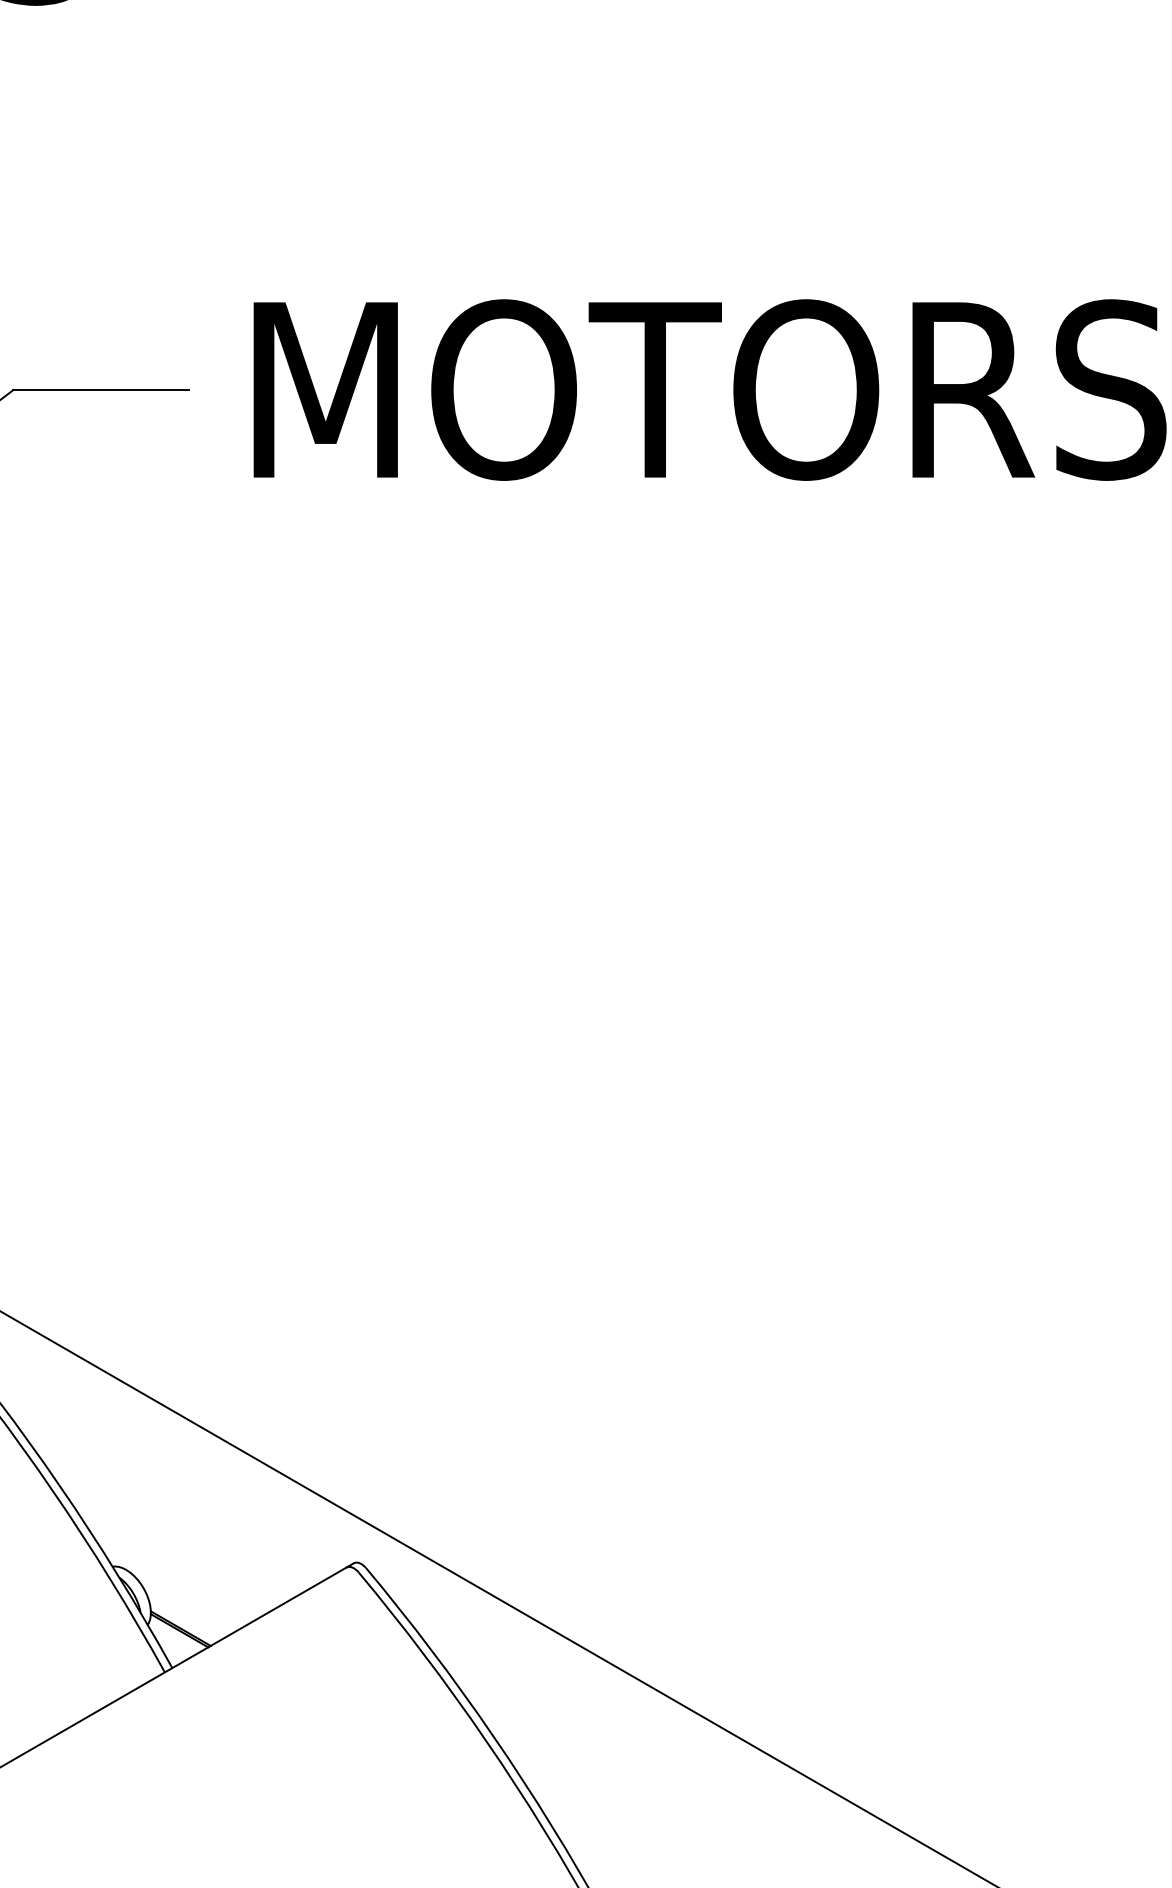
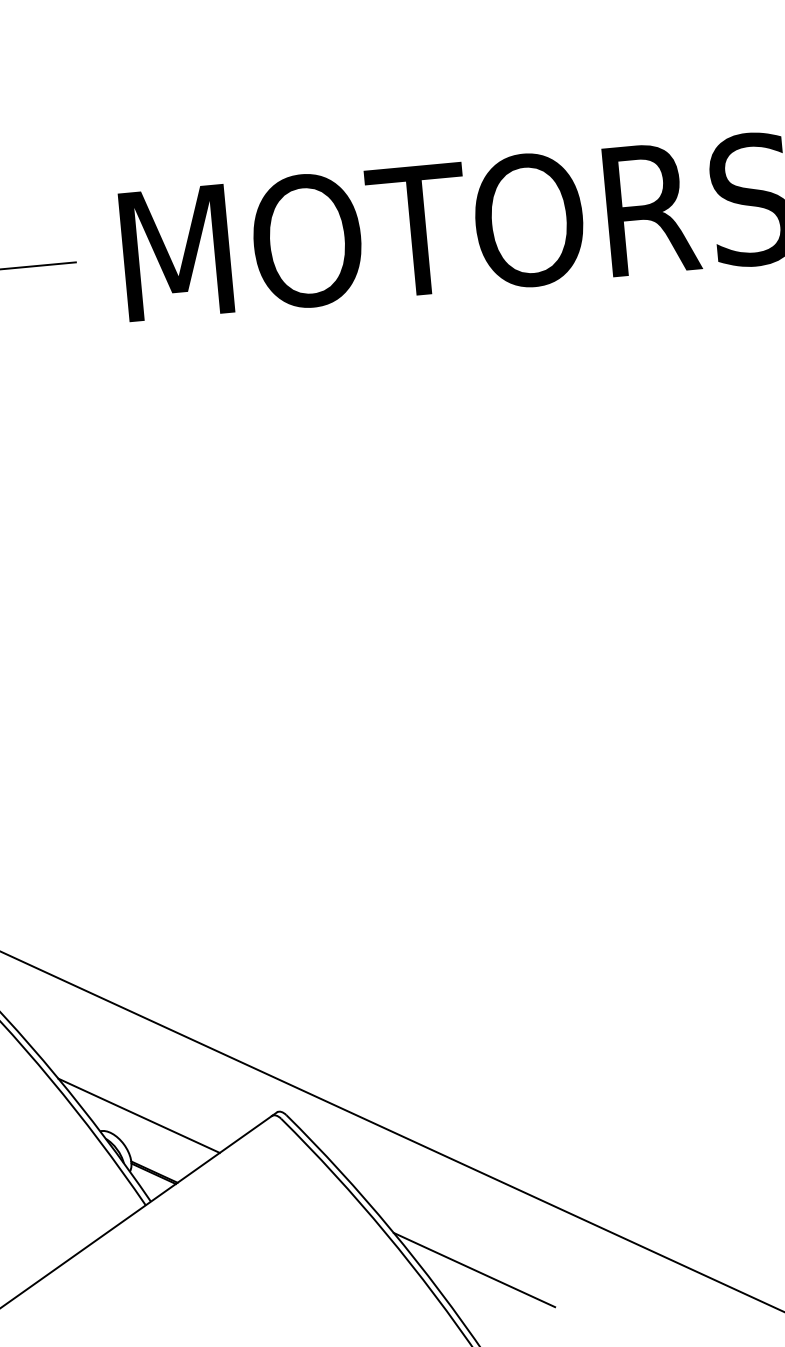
line: (166, 1550) -> (138, 1115), added
line: (600, 1800) -> (474, 1269), added

